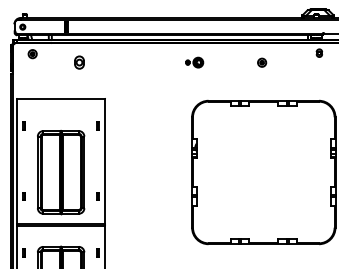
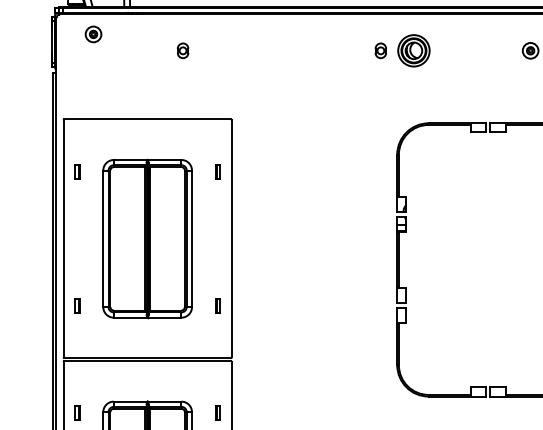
part: (79, 62) -> (182, 50), size x0.62
part: (194, 62) -> (401, 50), size x1.67
part: (61, 172) -> (148, 238), moved

